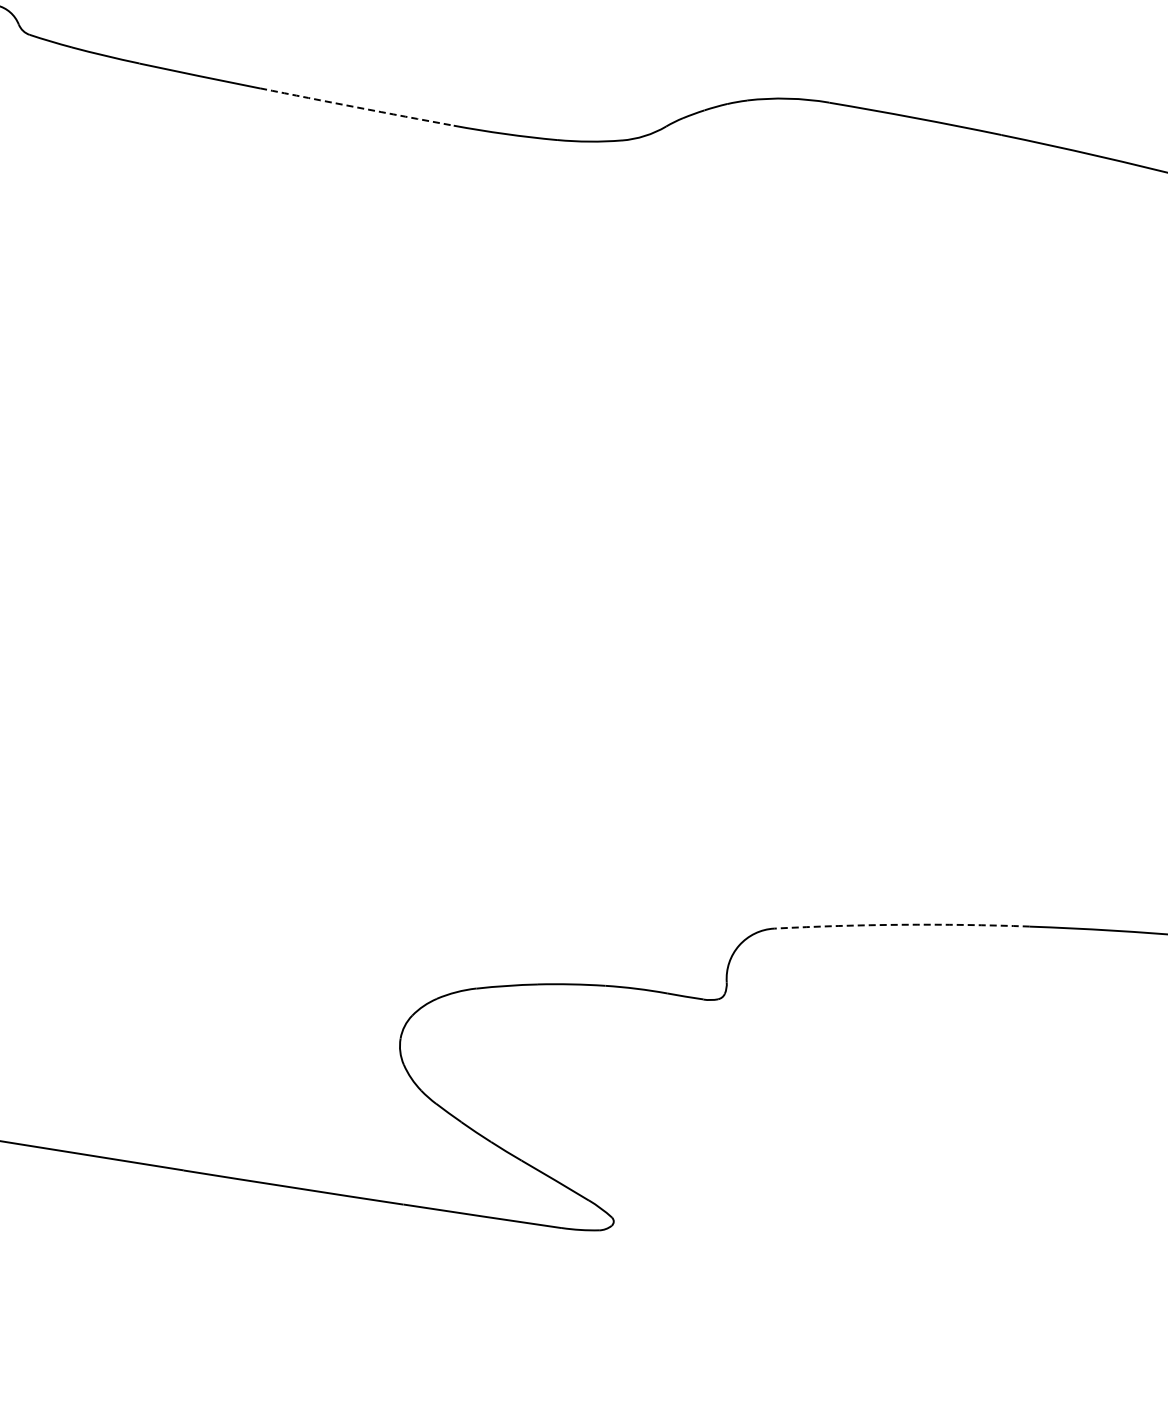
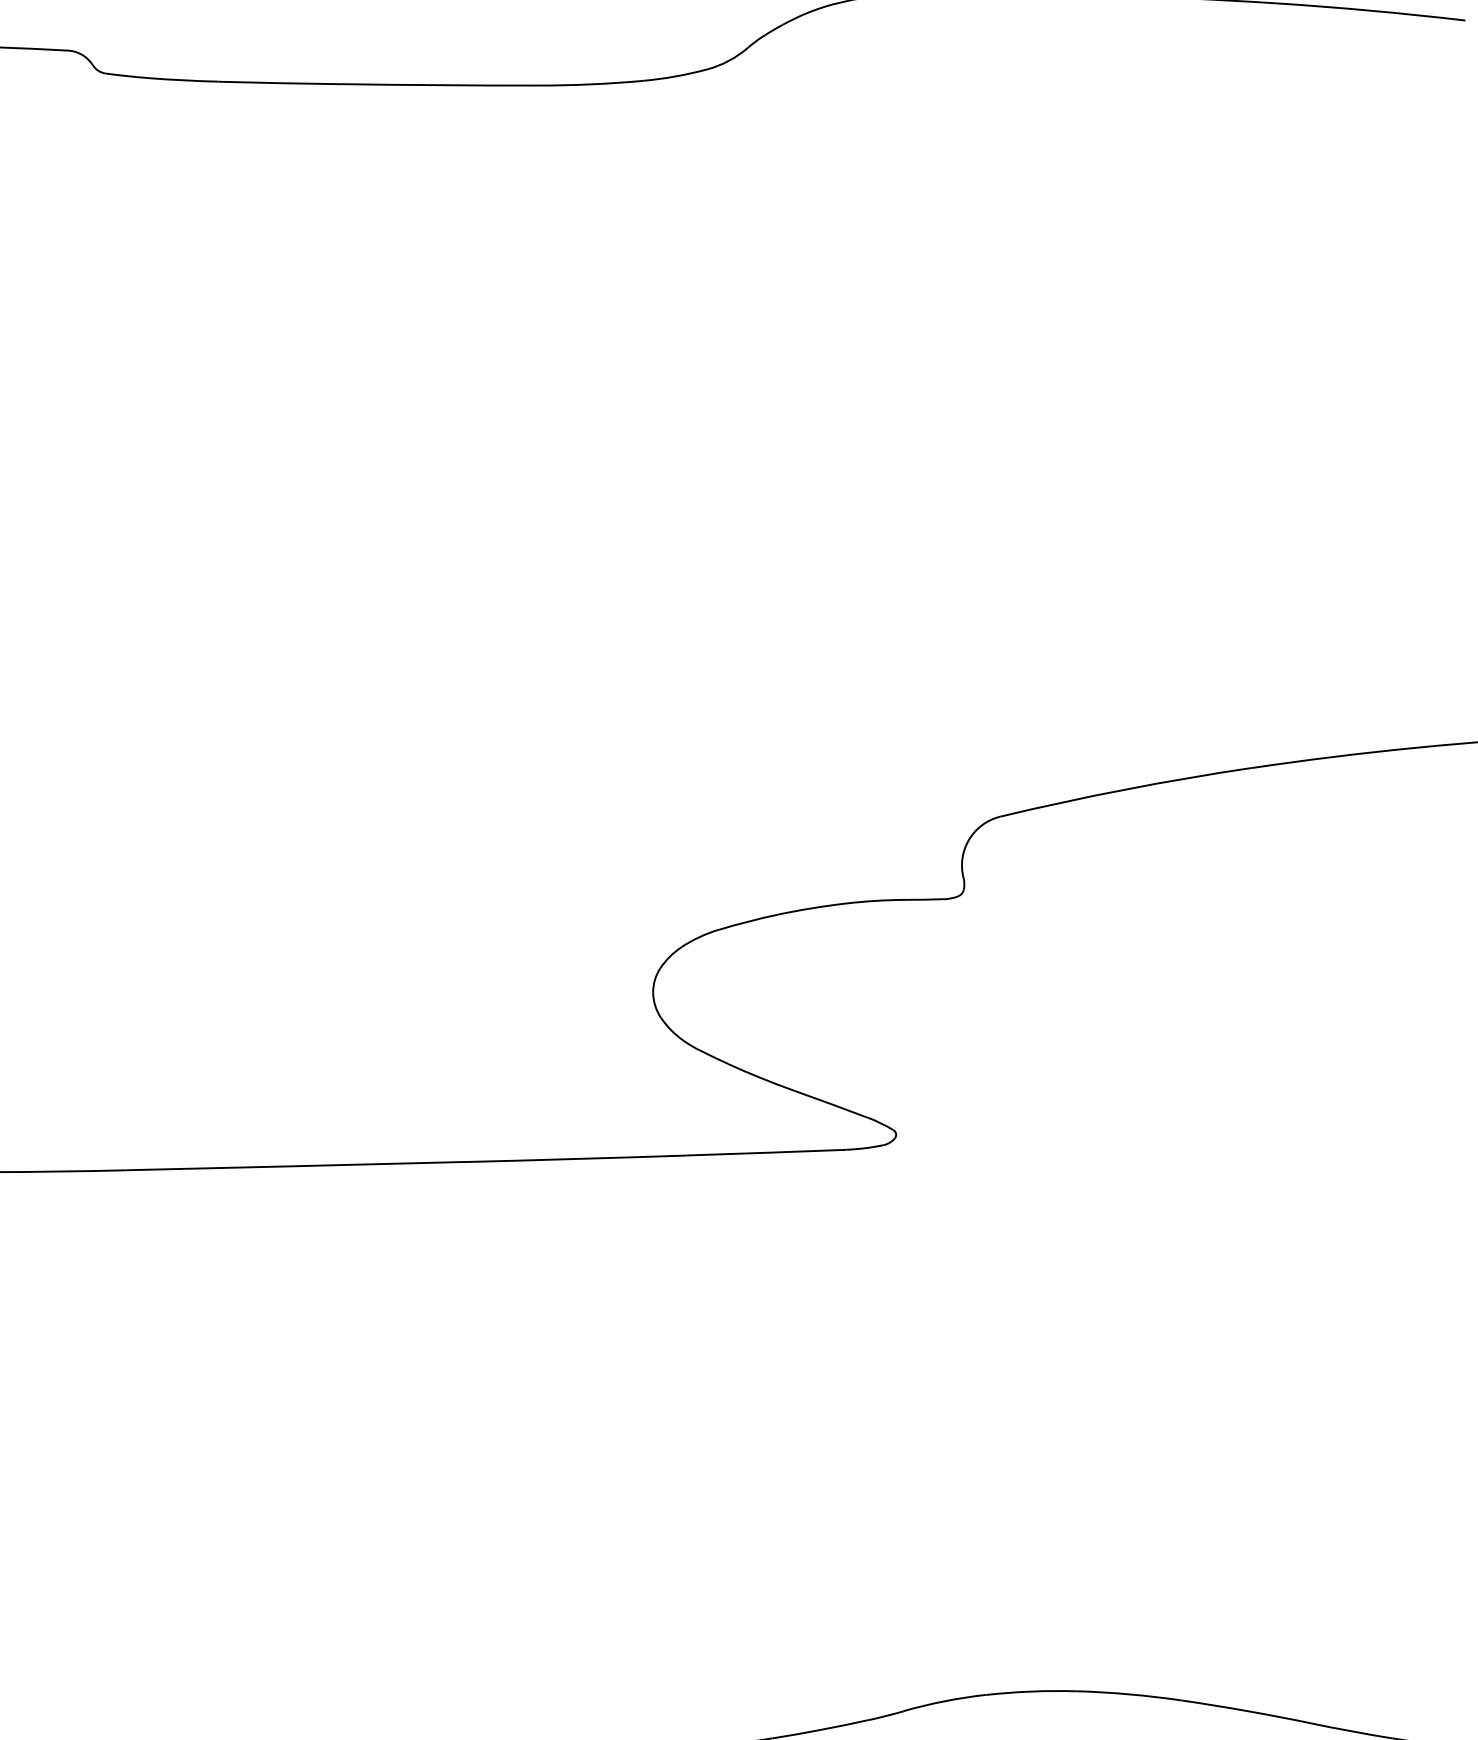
arc: (356, 107) -> (440, 85), dashed -> solid
arc: (902, 924) -> (1125, 789), dashed -> solid

